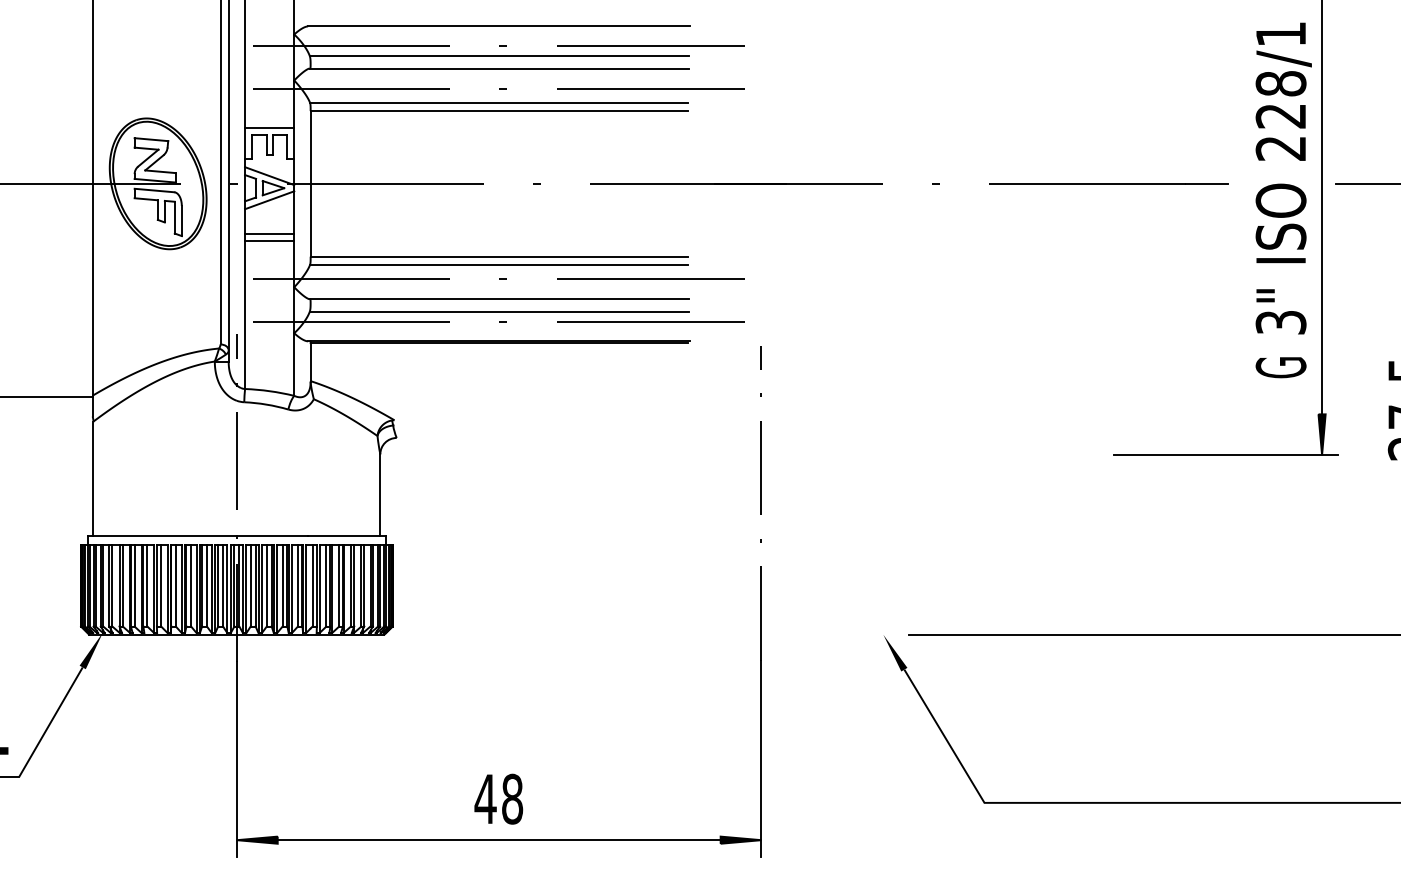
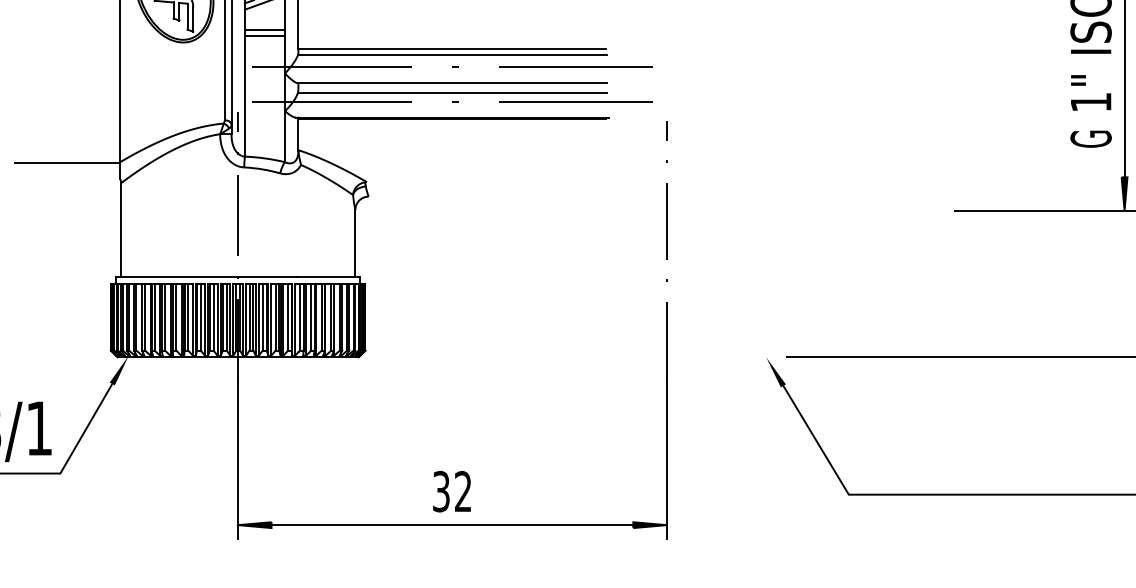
text: (1280, 322) -> (1090, 102), 3" -> 1"
text: (498, 798) -> (451, 491), 48 -> 32

